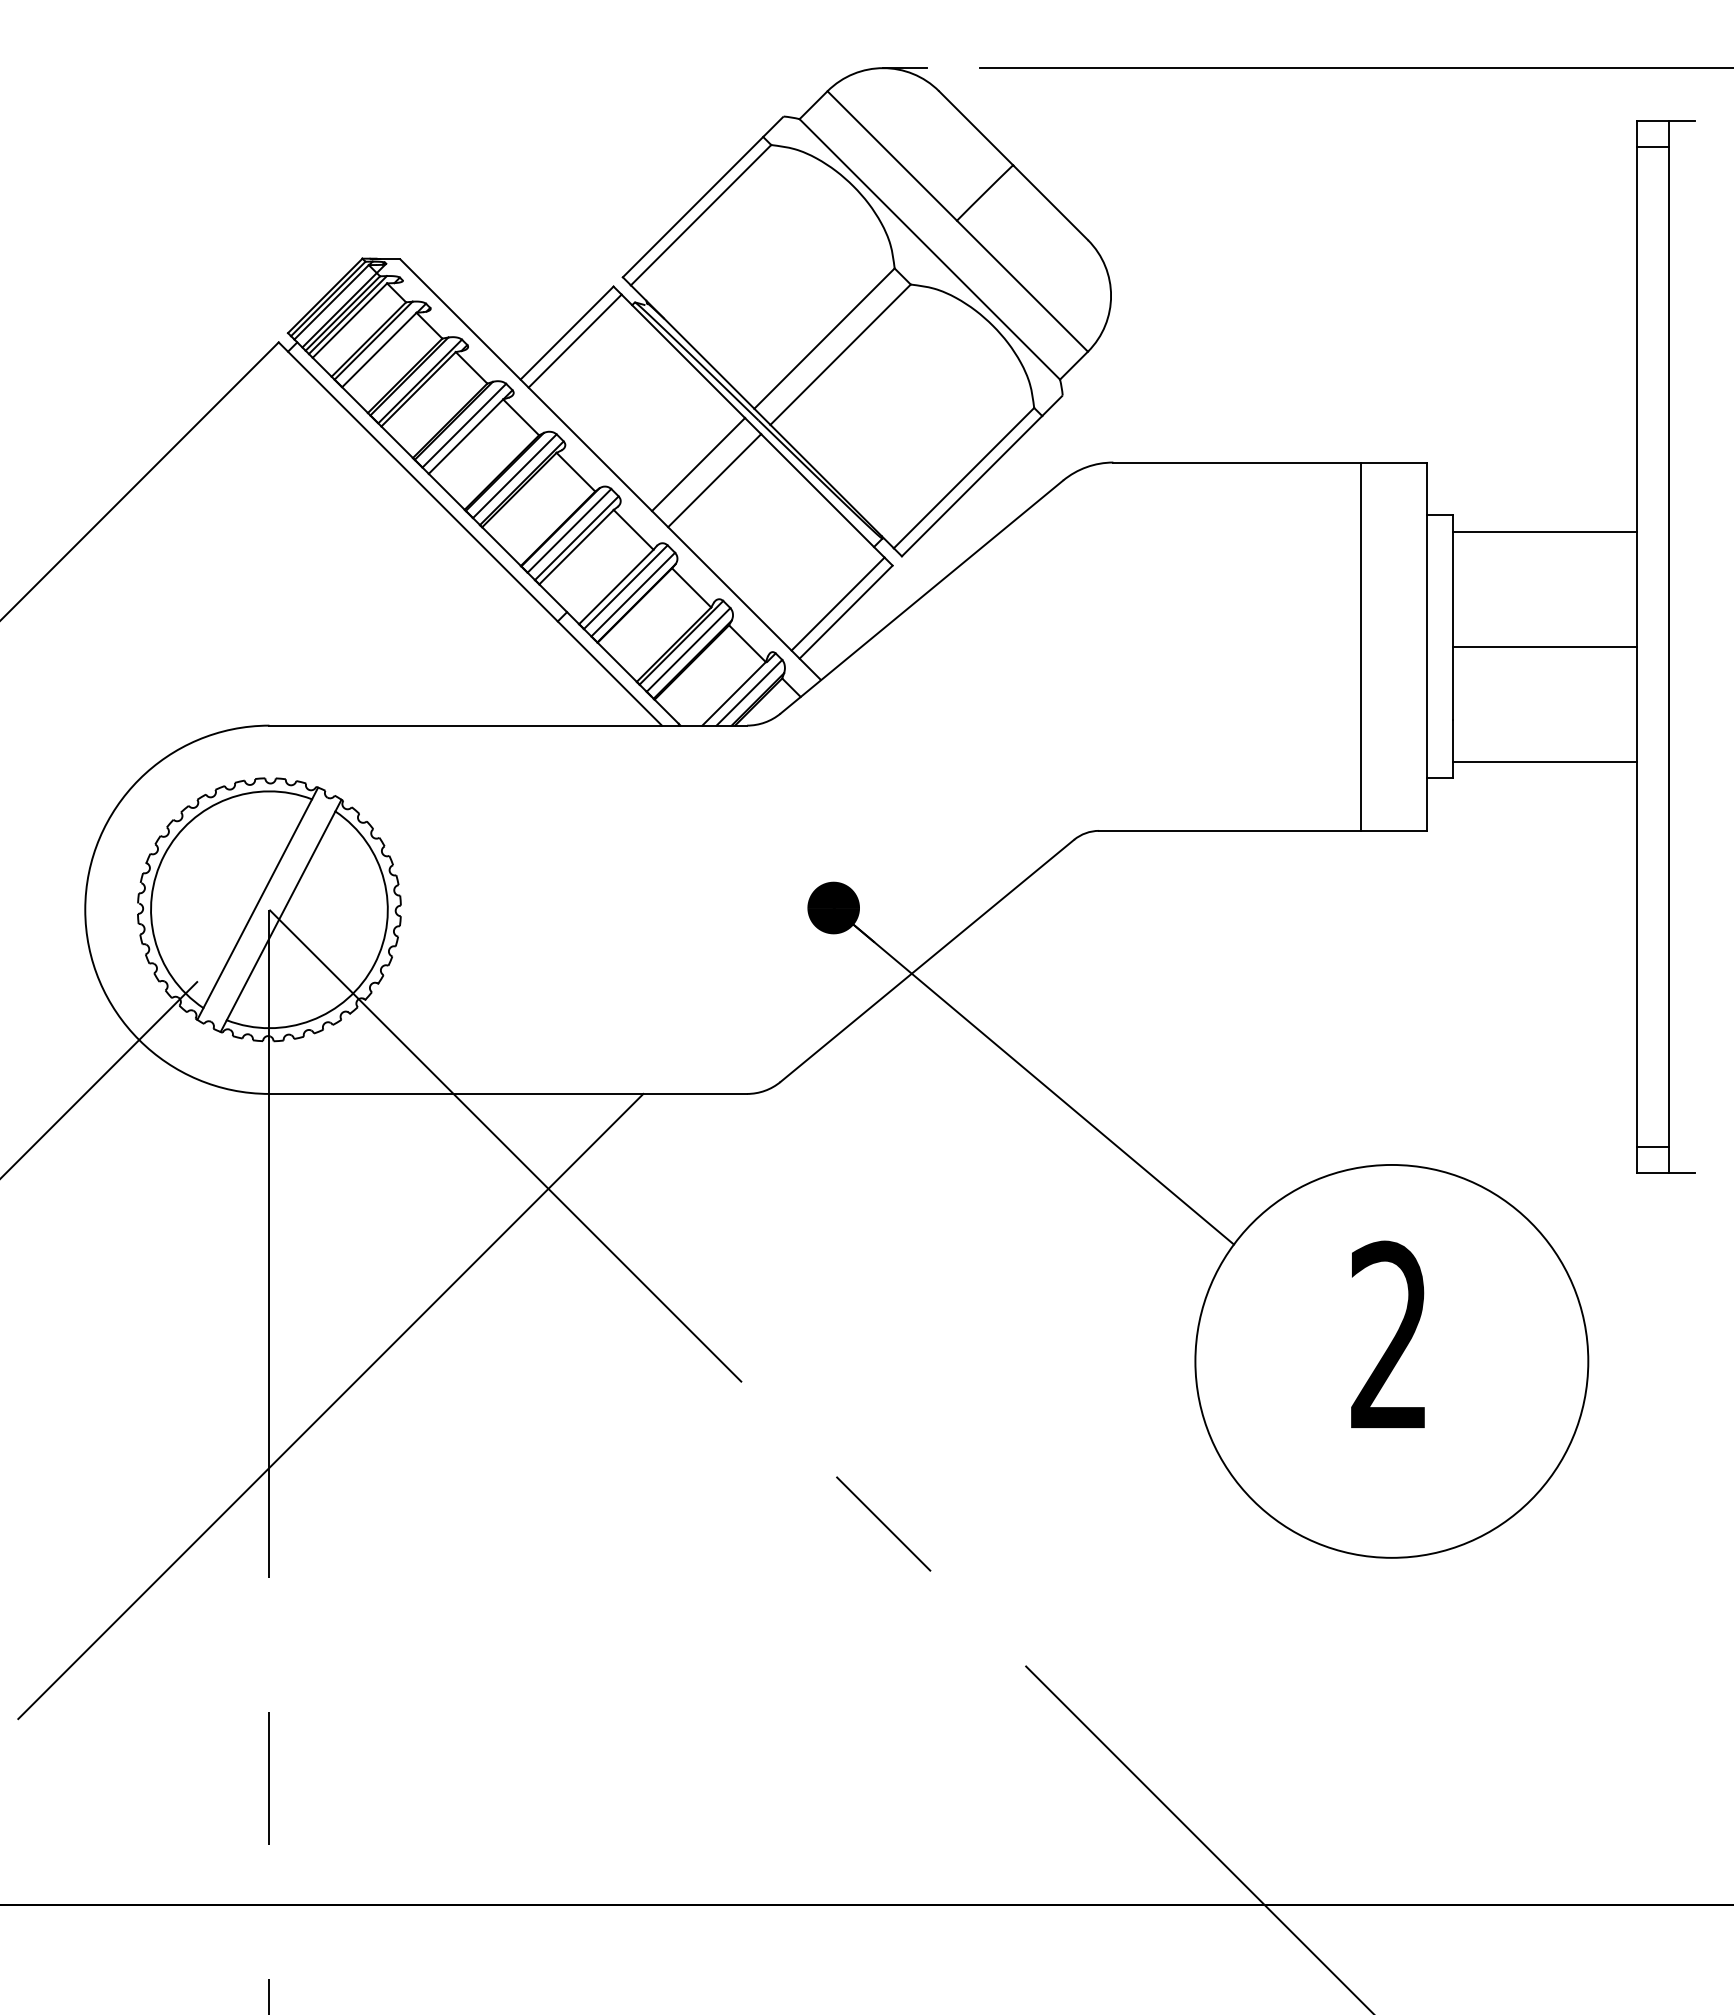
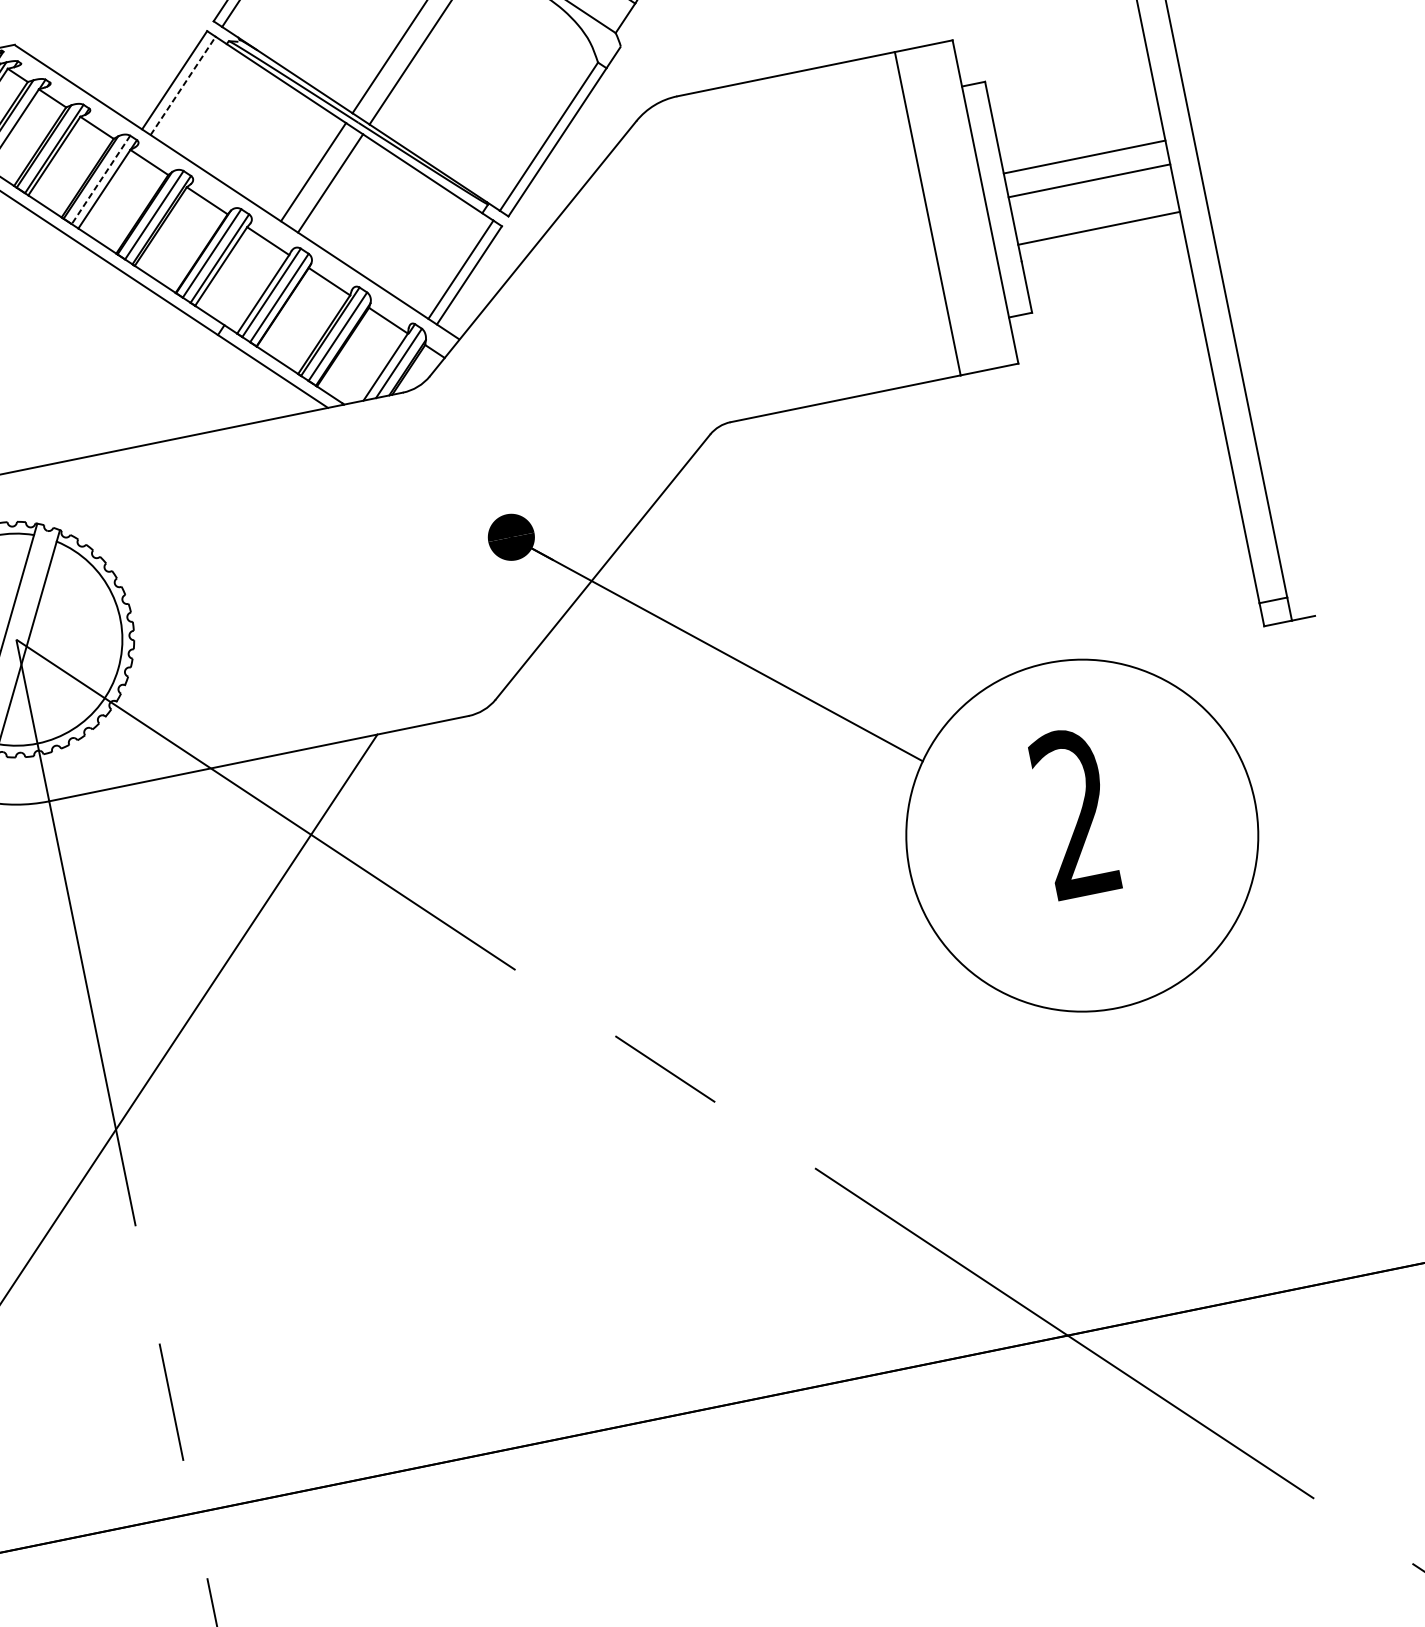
line: (575, 341) -> (183, 86), solid -> dashed
line: (464, 426) -> (101, 180), solid -> dashed
line: (1545, 531) -> (1084, 156), moved
line: (1545, 761) -> (1099, 228), moved

